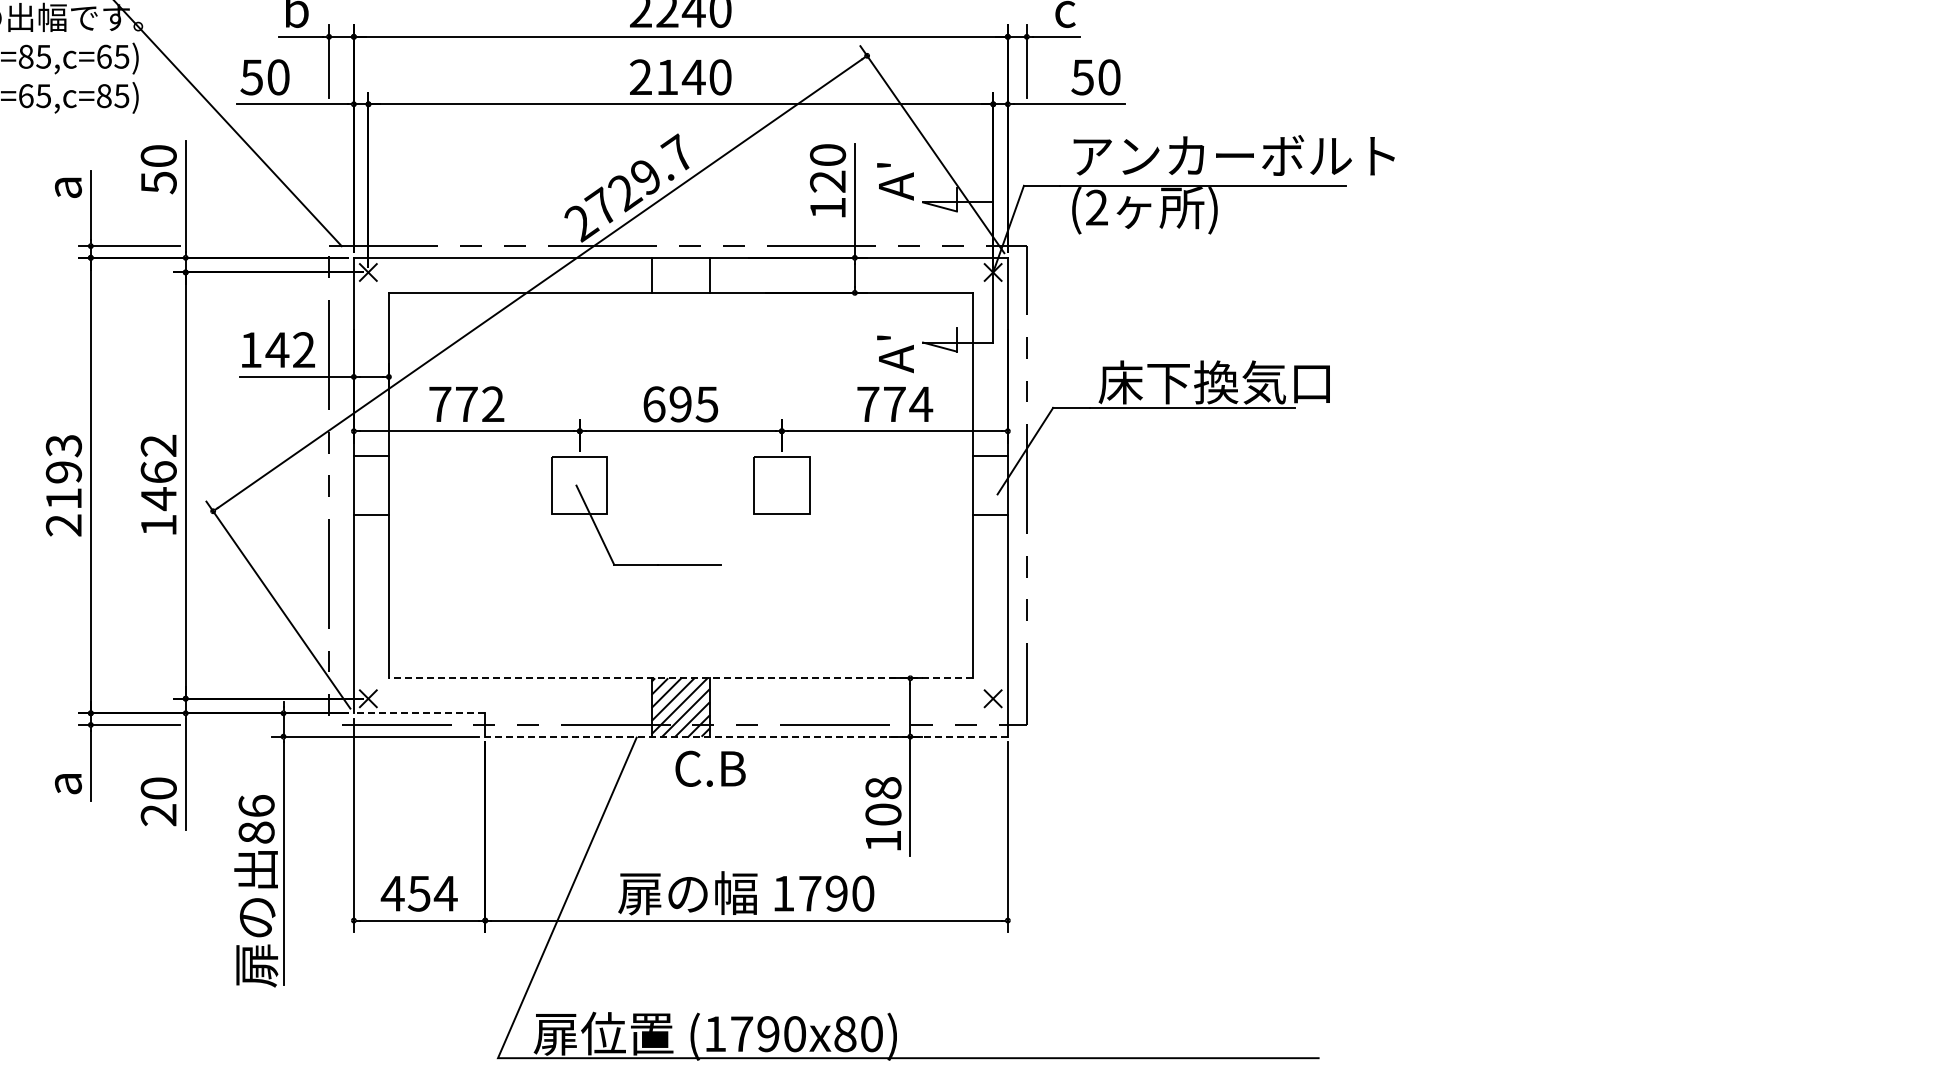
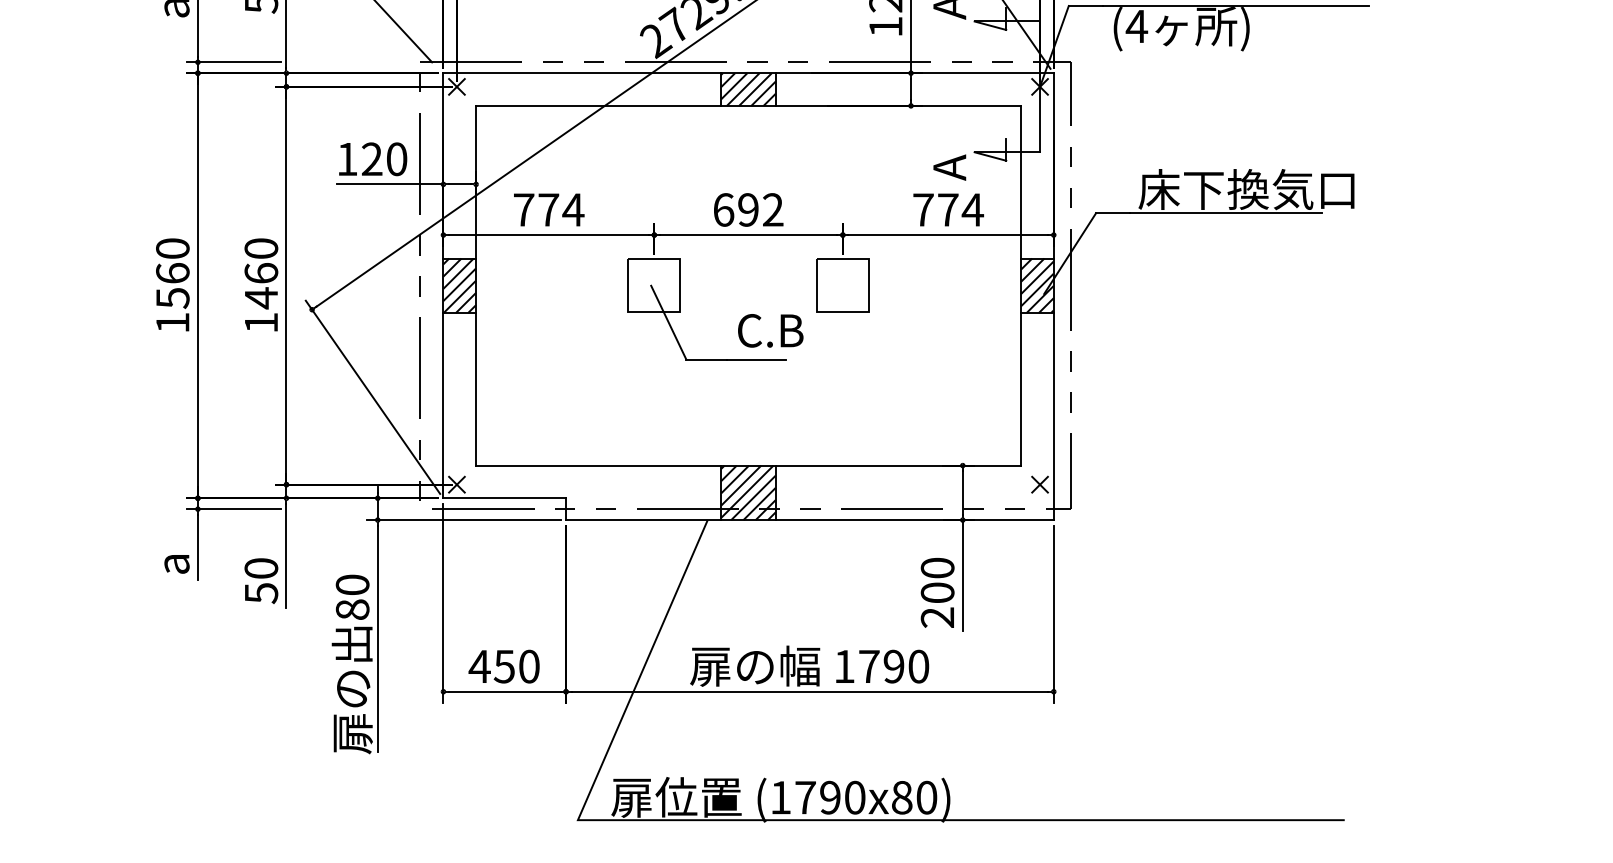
text: (1096, 207) -> (1136, 26), (2 -> (4
hatch: (680, 274) -> (748, 88), added
text: (883, 337) -> (937, 147), A' -> A
text: (290, 350) -> (384, 159), 142 -> 120
text: (493, 403) -> (573, 209), 772 -> 774
text: (706, 404) -> (772, 210), 695 -> 692
text: (158, 445) -> (261, 248), 1462 -> 1460
text: (63, 485) -> (172, 285), 2193 -> 1560
hatch: (370, 485) -> (458, 285), added
hatch: (989, 485) -> (1036, 285), added
line: (680, 678) -> (748, 465), dashed -> solid
line: (419, 713) -> (504, 498), dashed -> solid
line: (745, 736) -> (808, 519), dashed -> solid
text: (710, 768) -> (770, 330), moved
text: (256, 805) -> (352, 584), 86 -> 80
text: (883, 814) -> (937, 592), 108 -> 200
text: (158, 815) -> (261, 593), 20 -> 50
text: (445, 893) -> (528, 666), 454 -> 450

